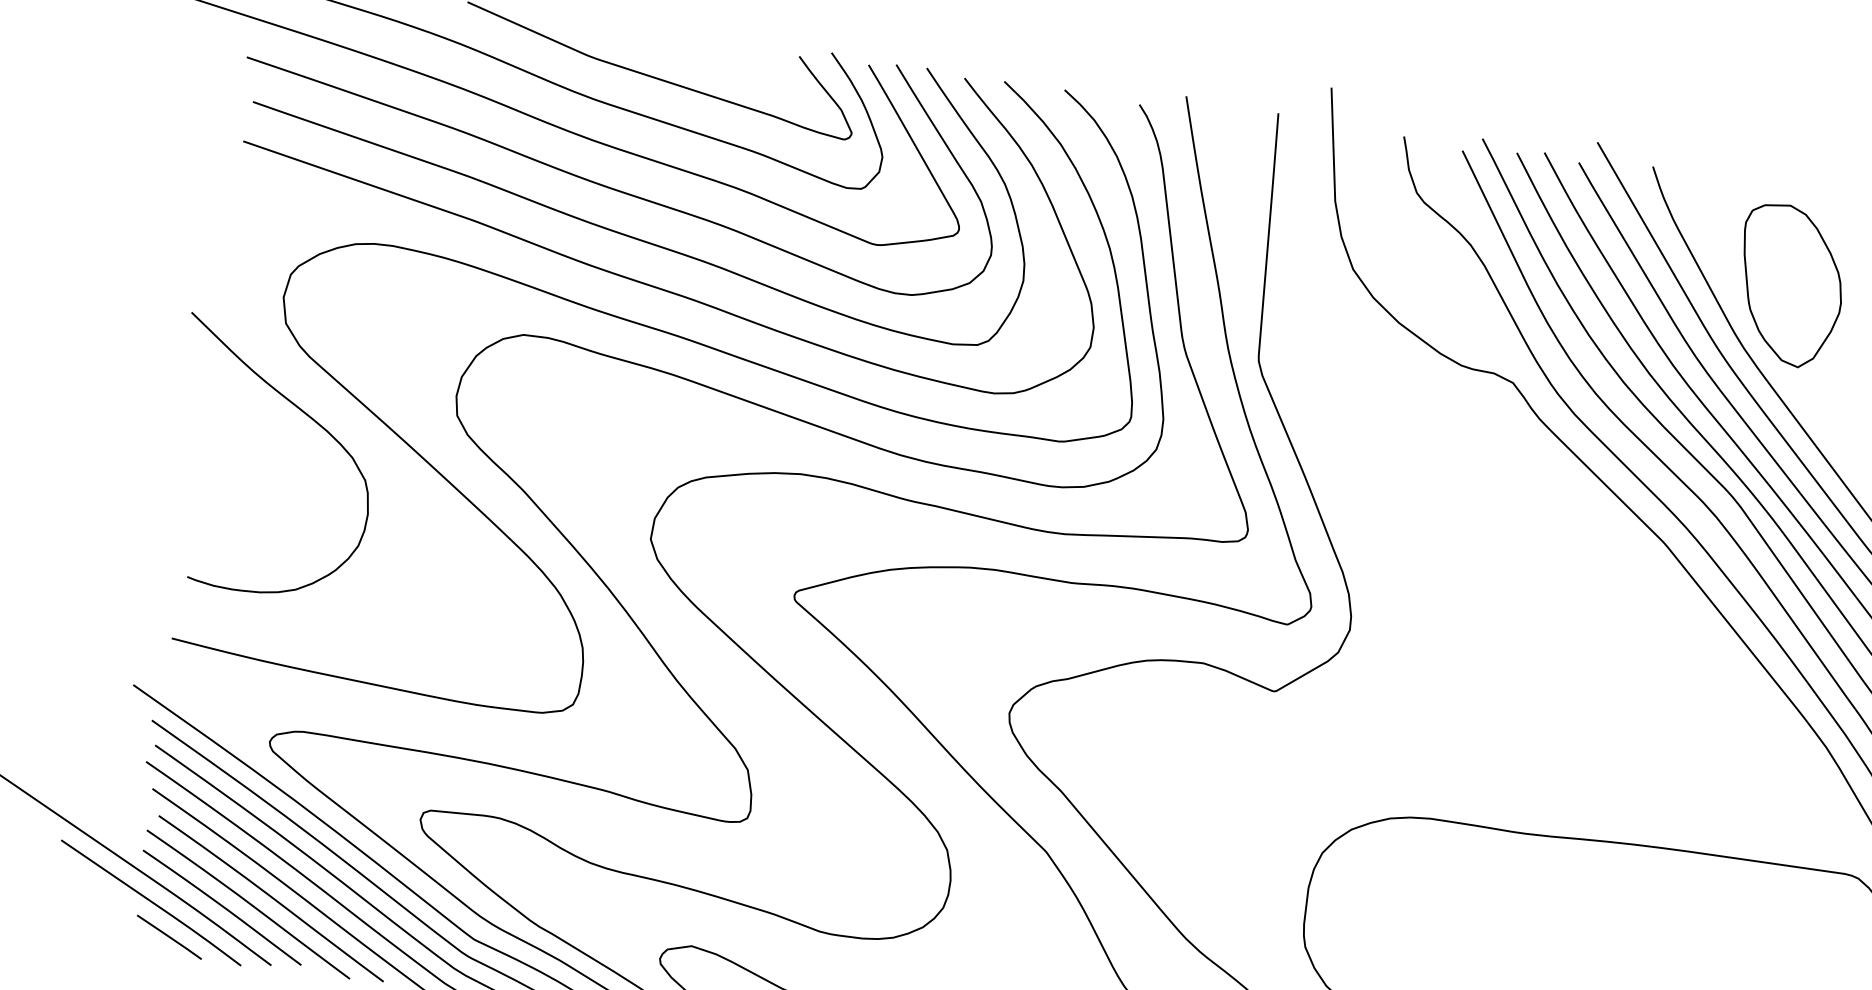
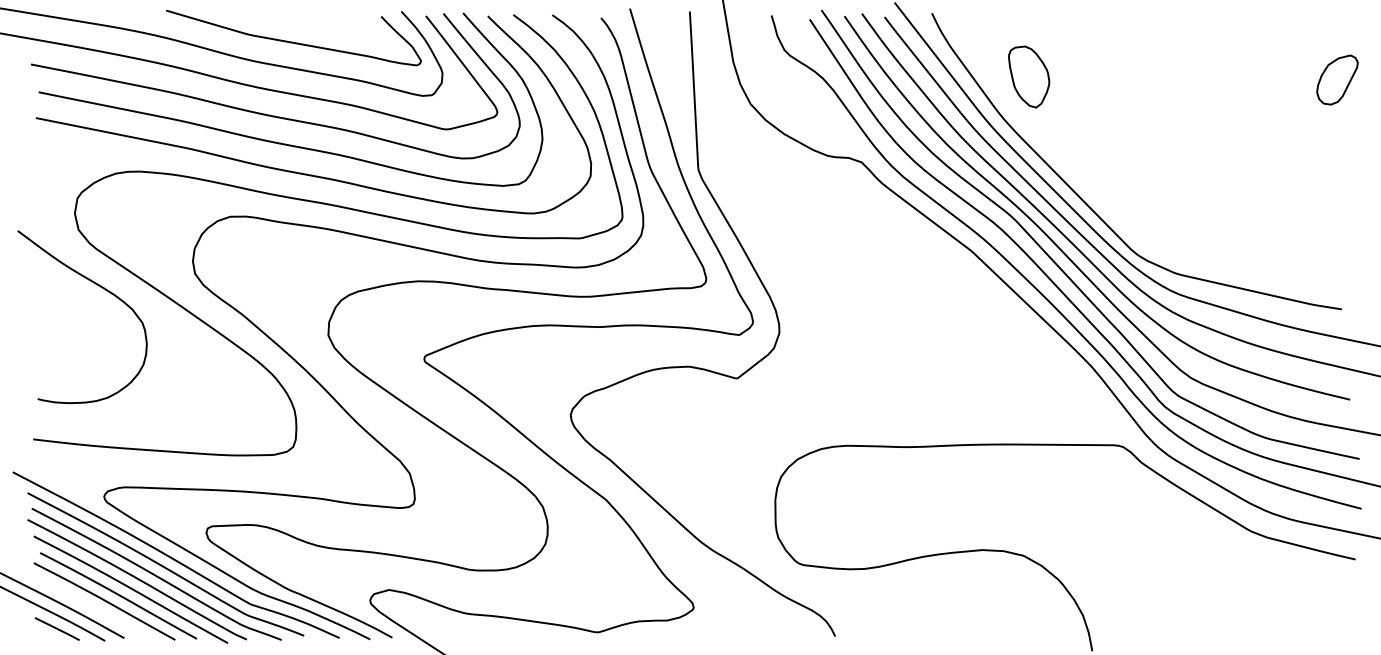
part: (1789, 284) -> (1028, 76), size x0.6
line: (222, 907) -> (88, 605), removed

